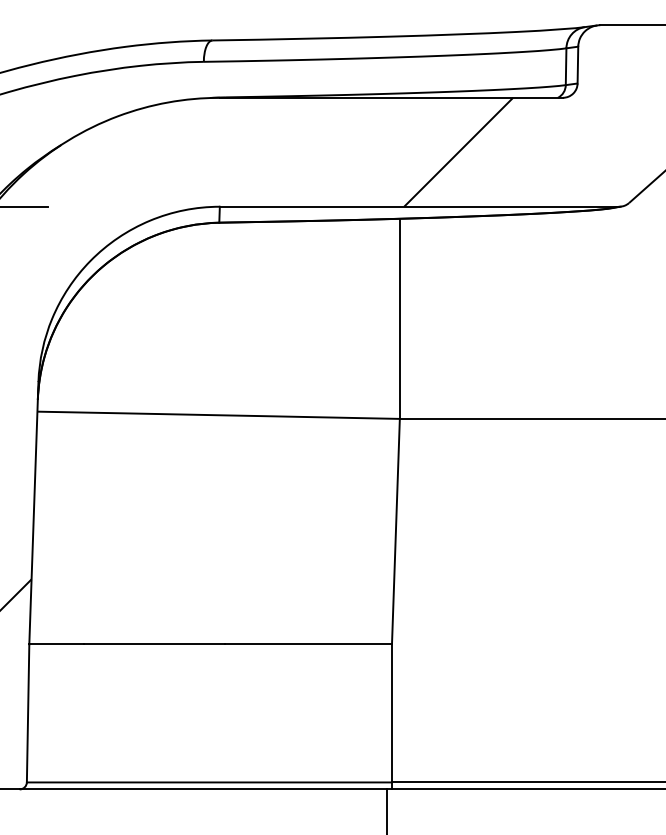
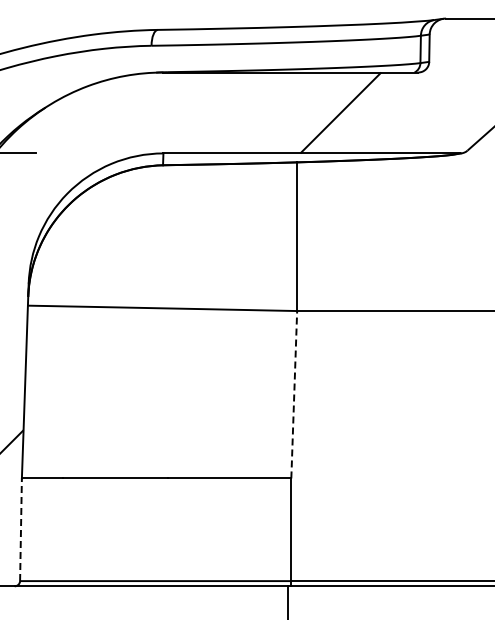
line: (396, 531) -> (294, 394), solid -> dashed
line: (28, 712) -> (21, 529), solid -> dashed

